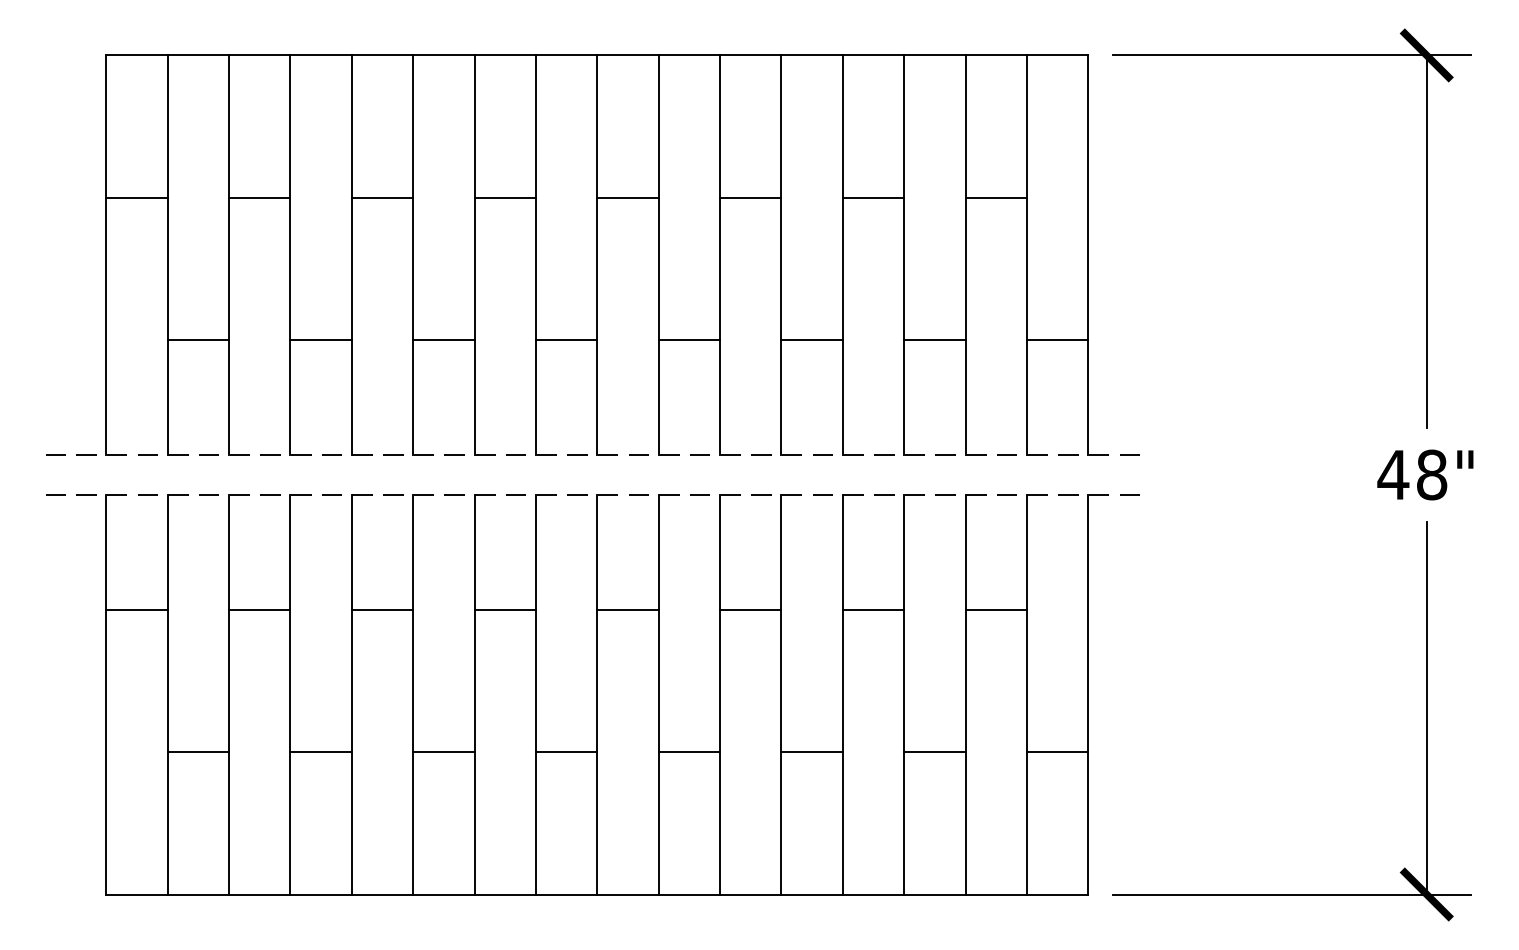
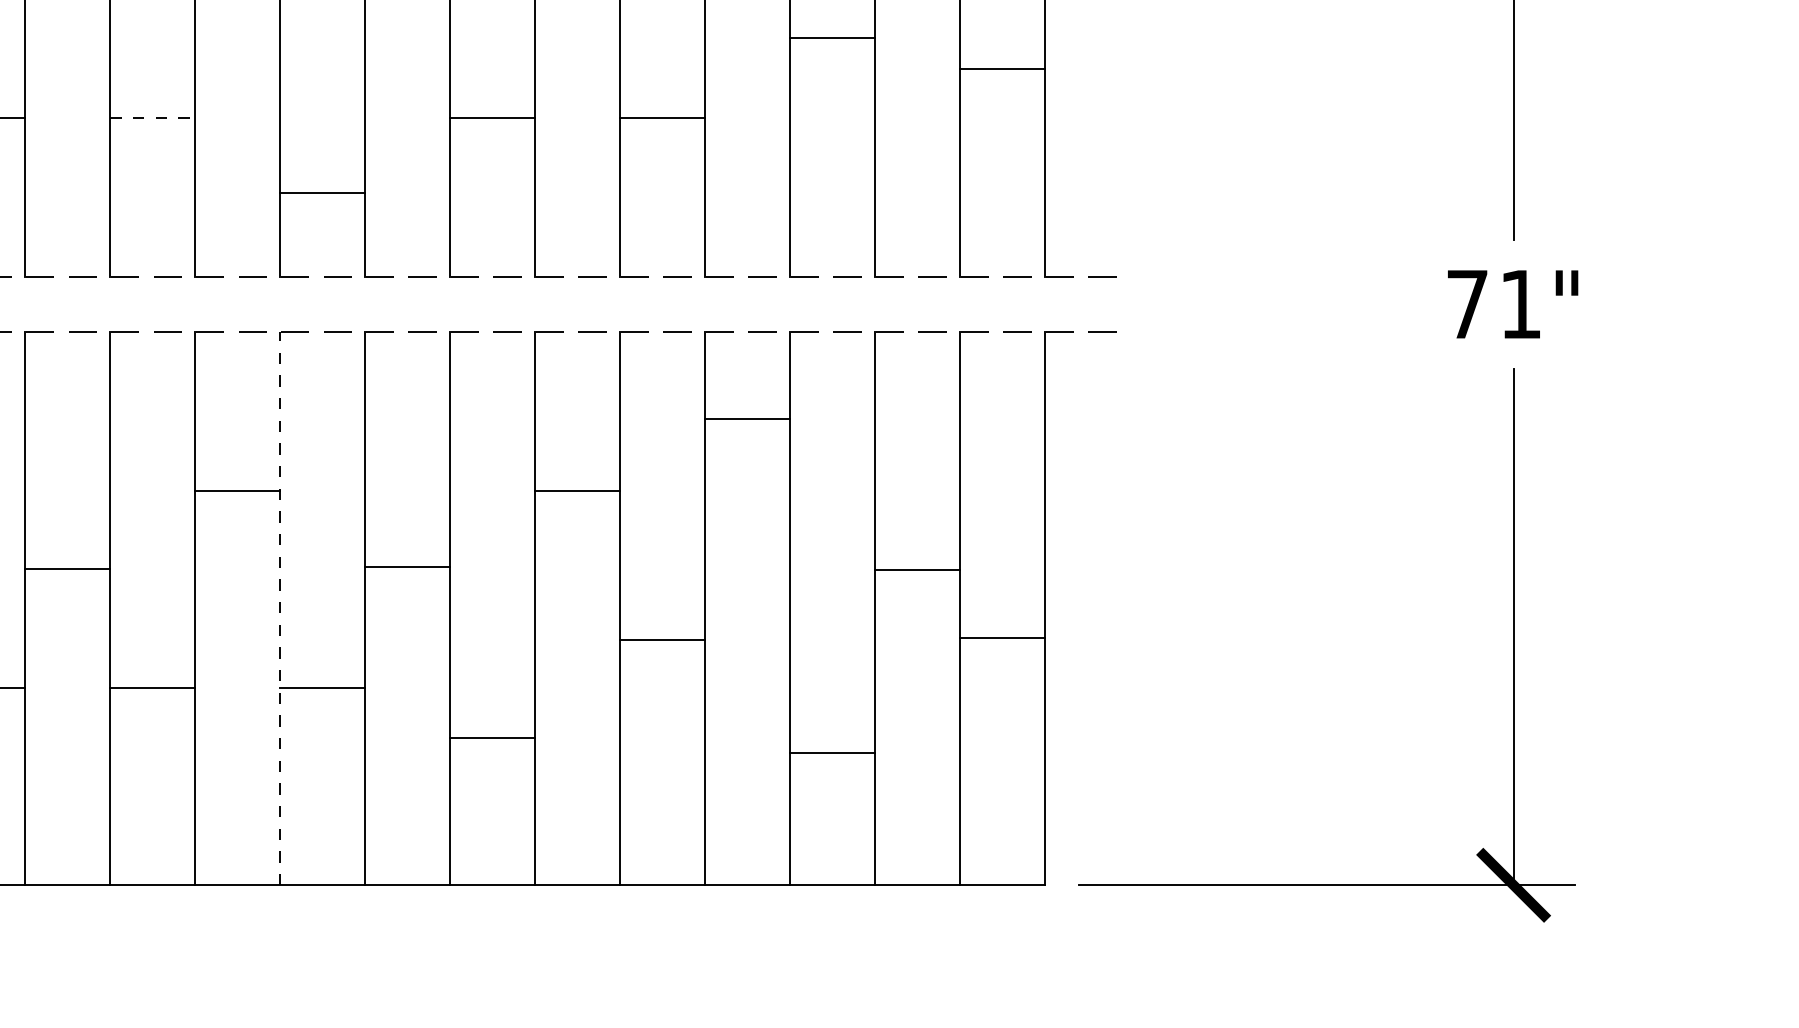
line: (443, 340) -> (152, 118), solid -> dashed
line: (566, 340) -> (322, 192), moved
line: (934, 340) -> (832, 37), moved
line: (1057, 340) -> (1002, 69), moved
text: (1412, 474) -> (1493, 303), 48" -> 71"
line: (382, 609) -> (67, 568), moved
line: (627, 609) -> (406, 566), moved
line: (873, 609) -> (747, 418), moved
line: (995, 609) -> (916, 569), moved
line: (535, 694) -> (279, 608), solid -> dashed
line: (689, 752) -> (492, 738), moved
line: (811, 752) -> (661, 640), moved
line: (934, 752) -> (832, 753), moved
line: (1057, 752) -> (1002, 638), moved

